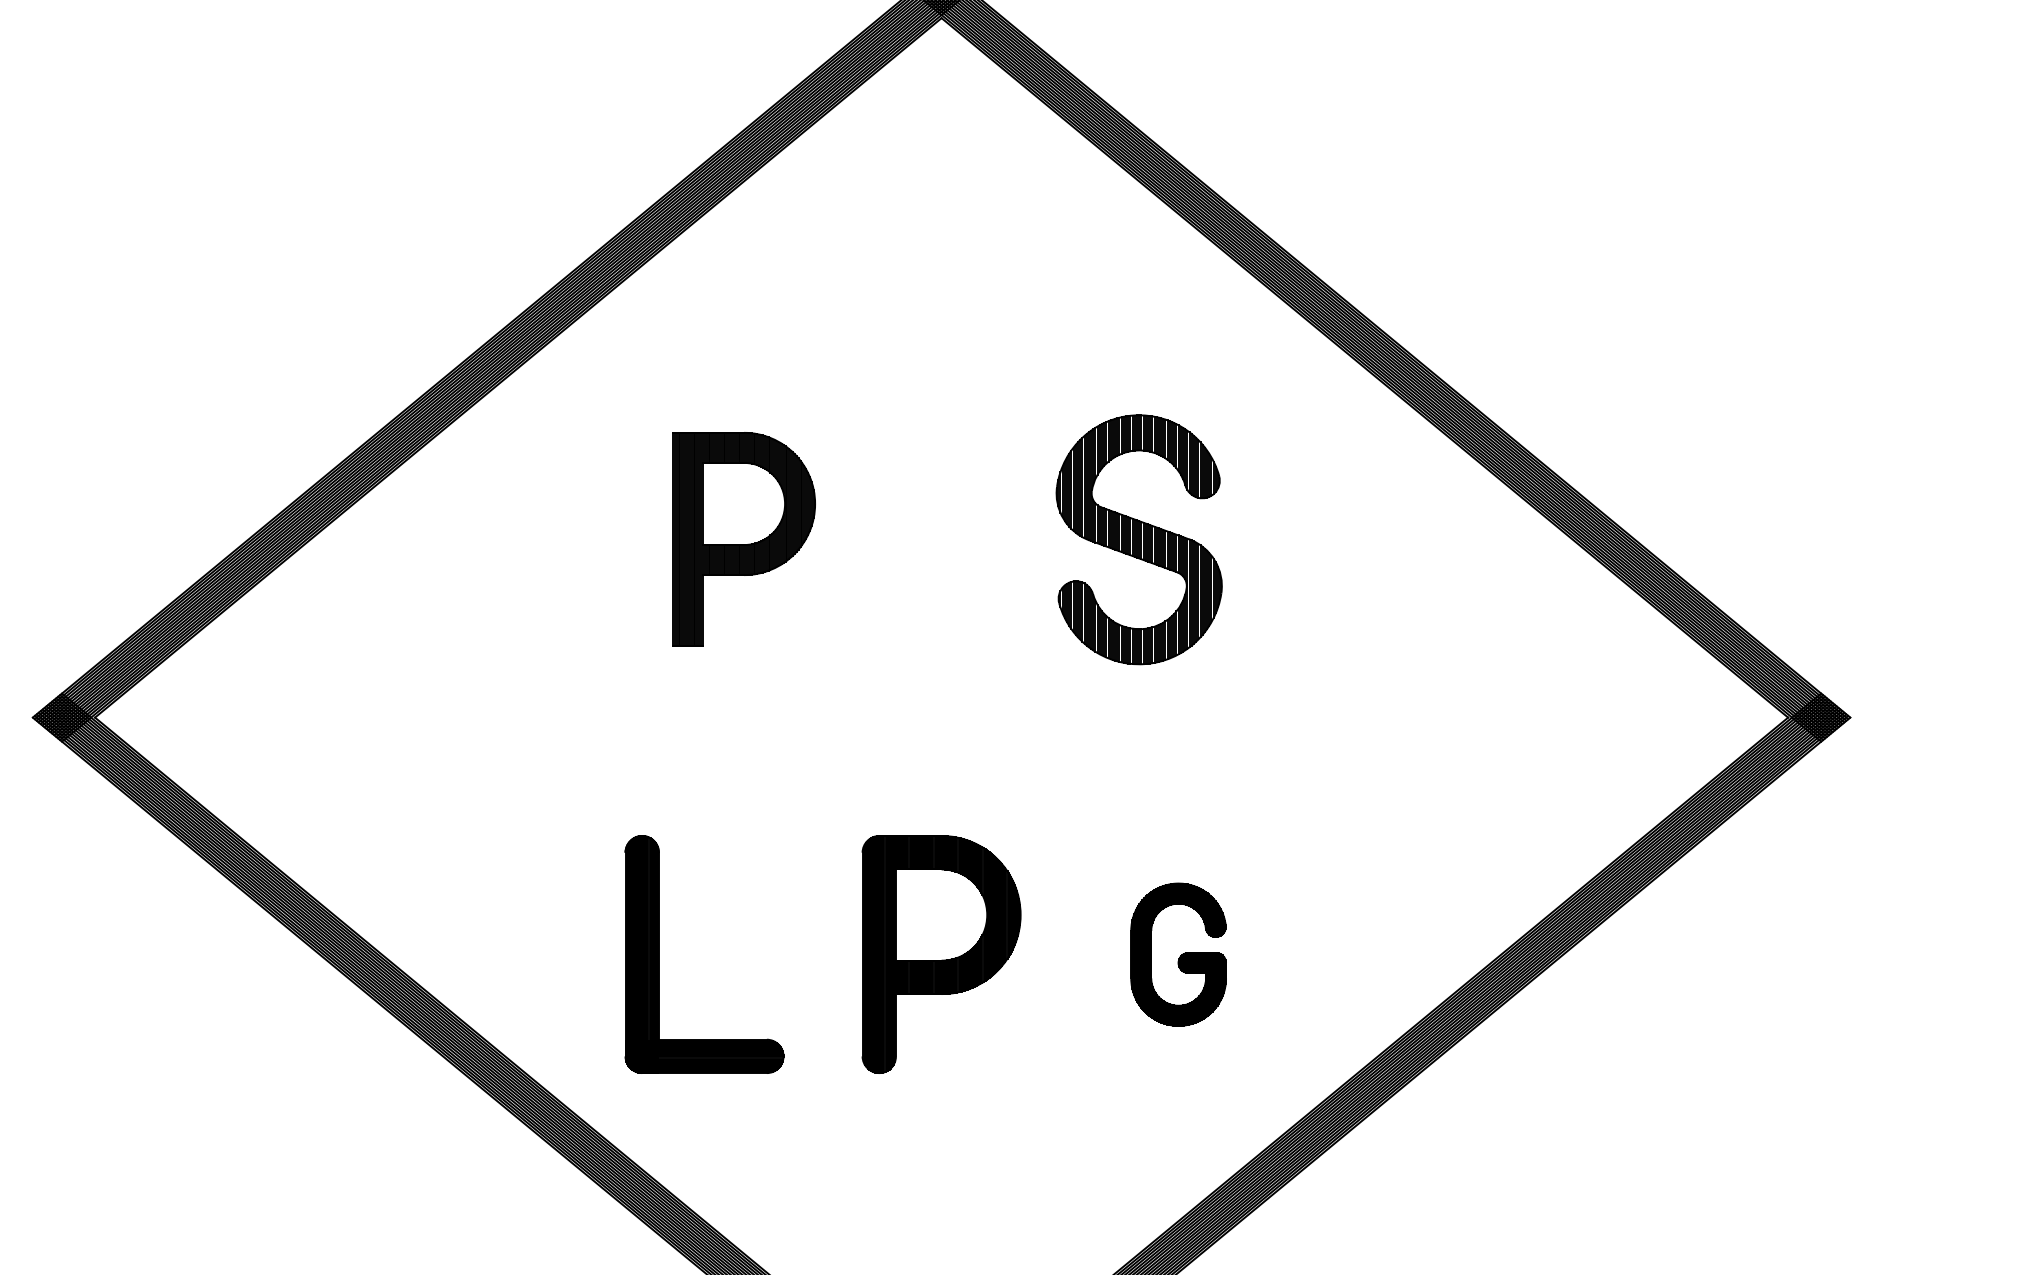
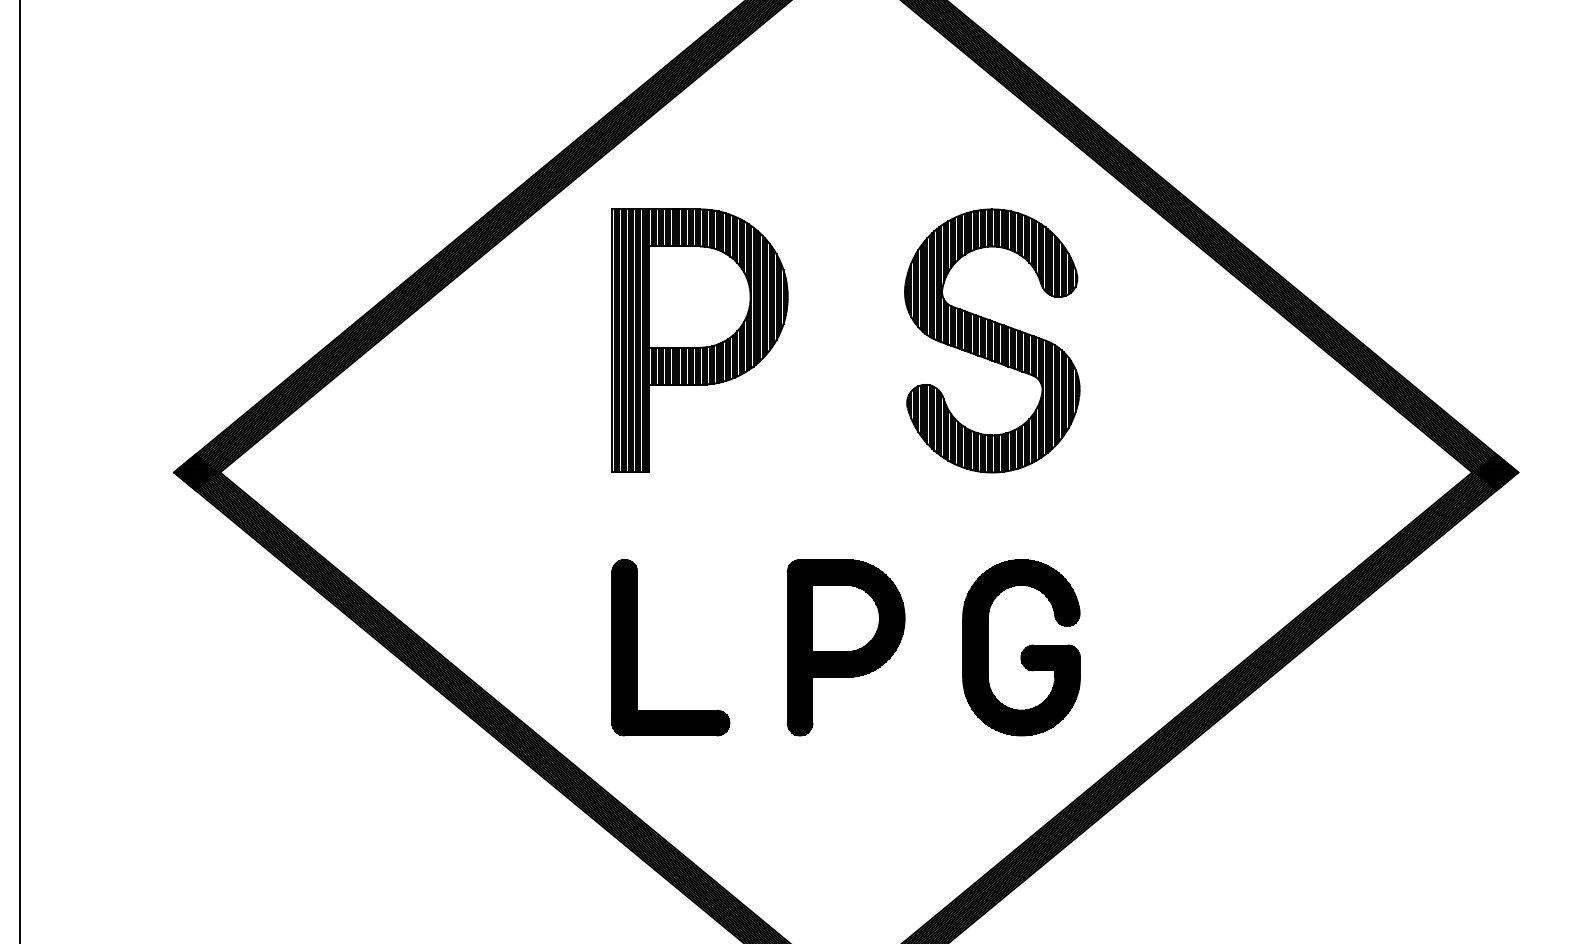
part: (743, 539) -> (699, 340), size x1.67
part: (1139, 539) -> (992, 340), size x1.43
part: (1178, 954) -> (1021, 647), size x1.67

